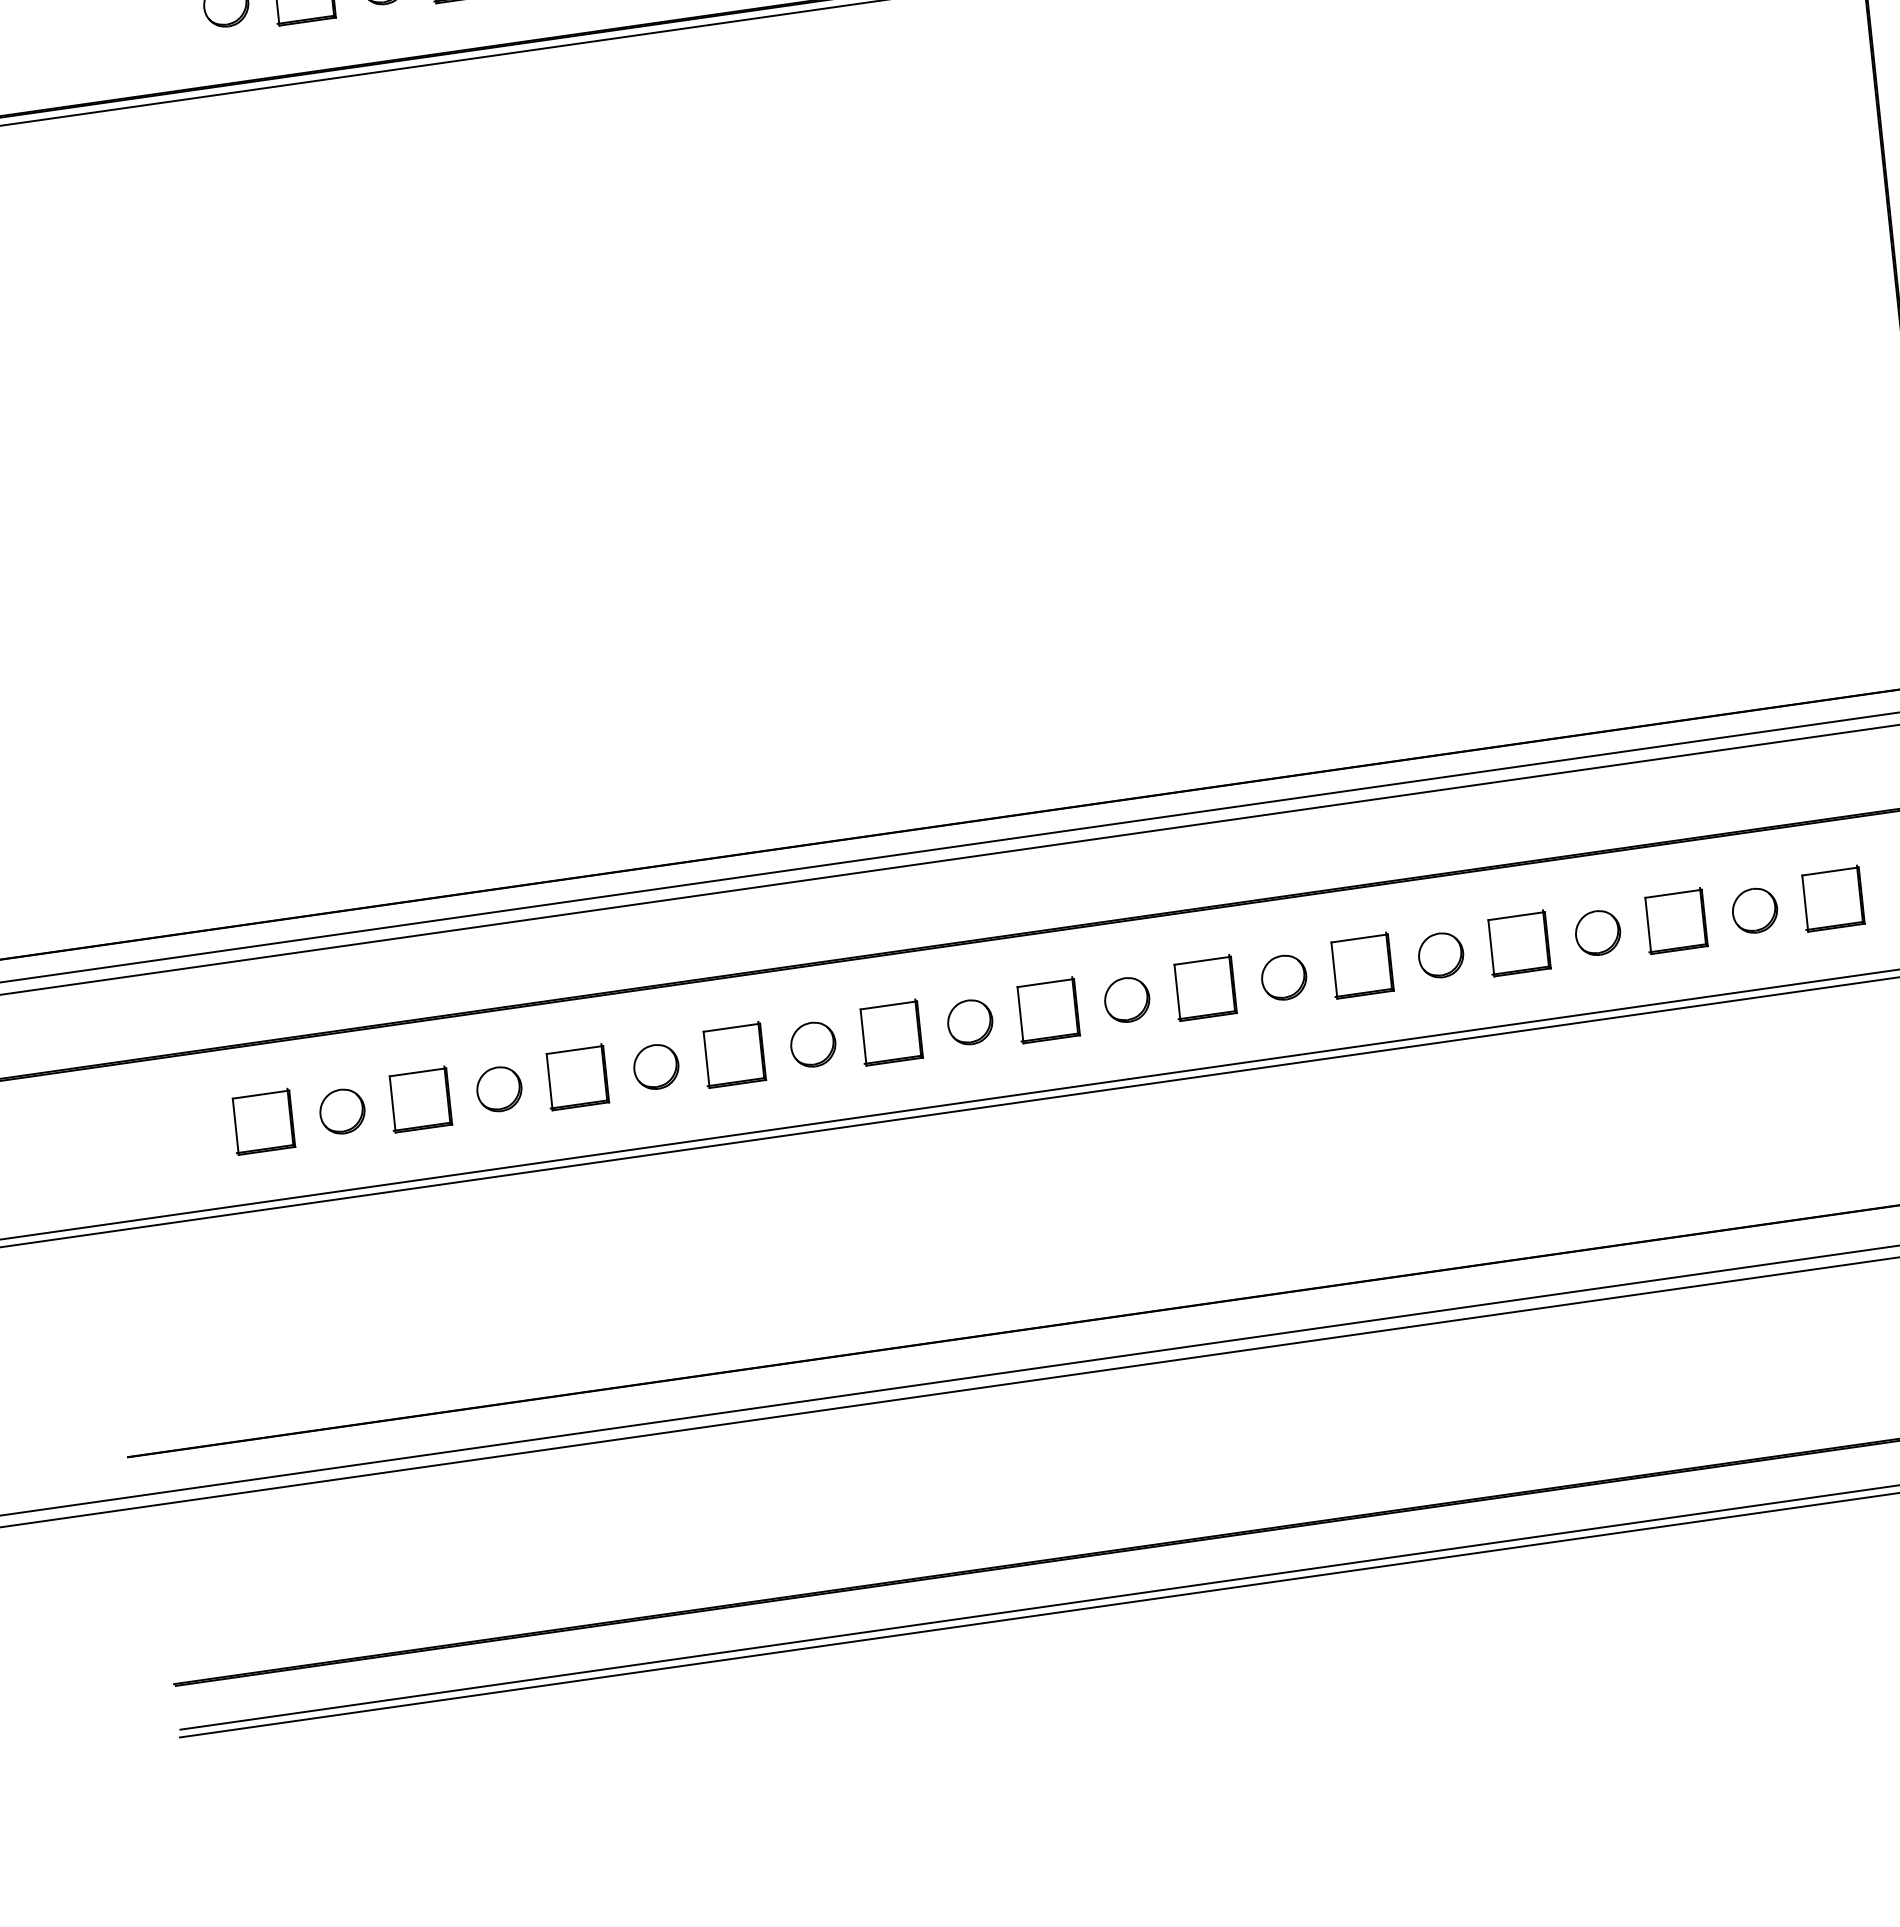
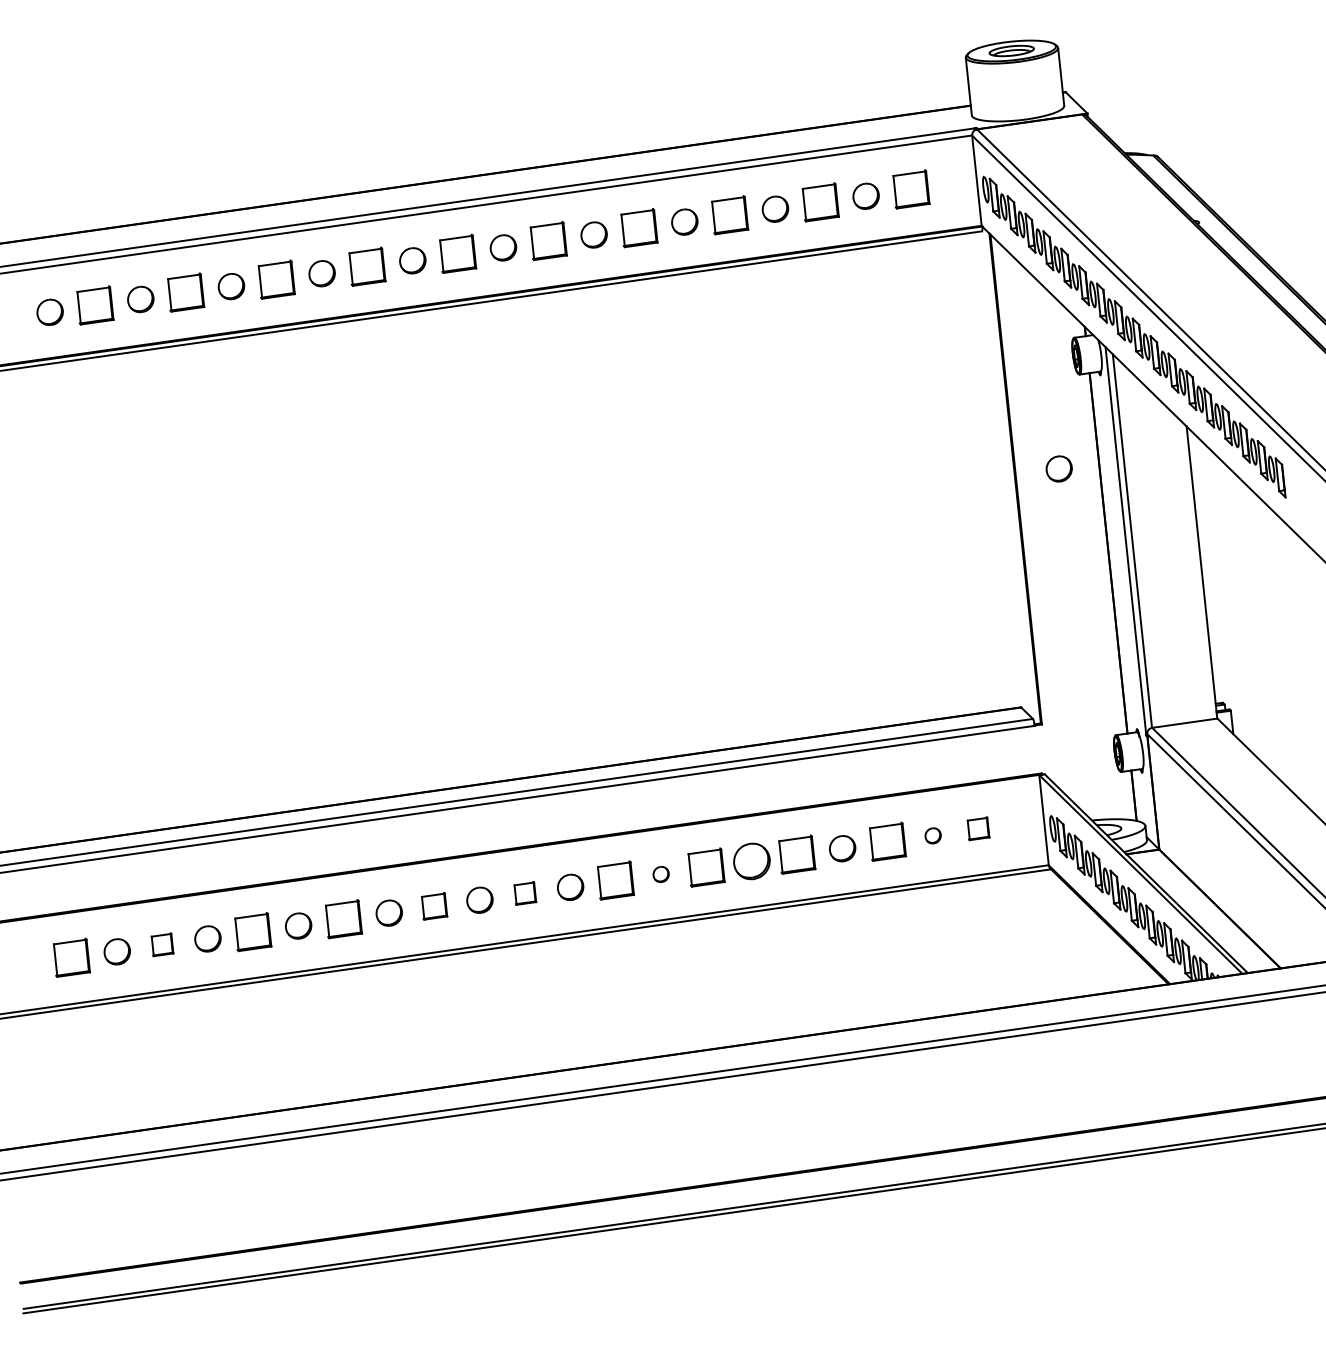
part: (1833, 898) -> (978, 828), size x0.6
part: (1753, 910) -> (932, 835), size x0.6
part: (1440, 955) -> (751, 861), size x1.4
part: (1282, 977) -> (660, 874), size x0.6
part: (1049, 1010) -> (525, 893), size x0.6
part: (891, 1033) -> (434, 906), size x0.7
part: (420, 1098) -> (162, 944), size x0.6

